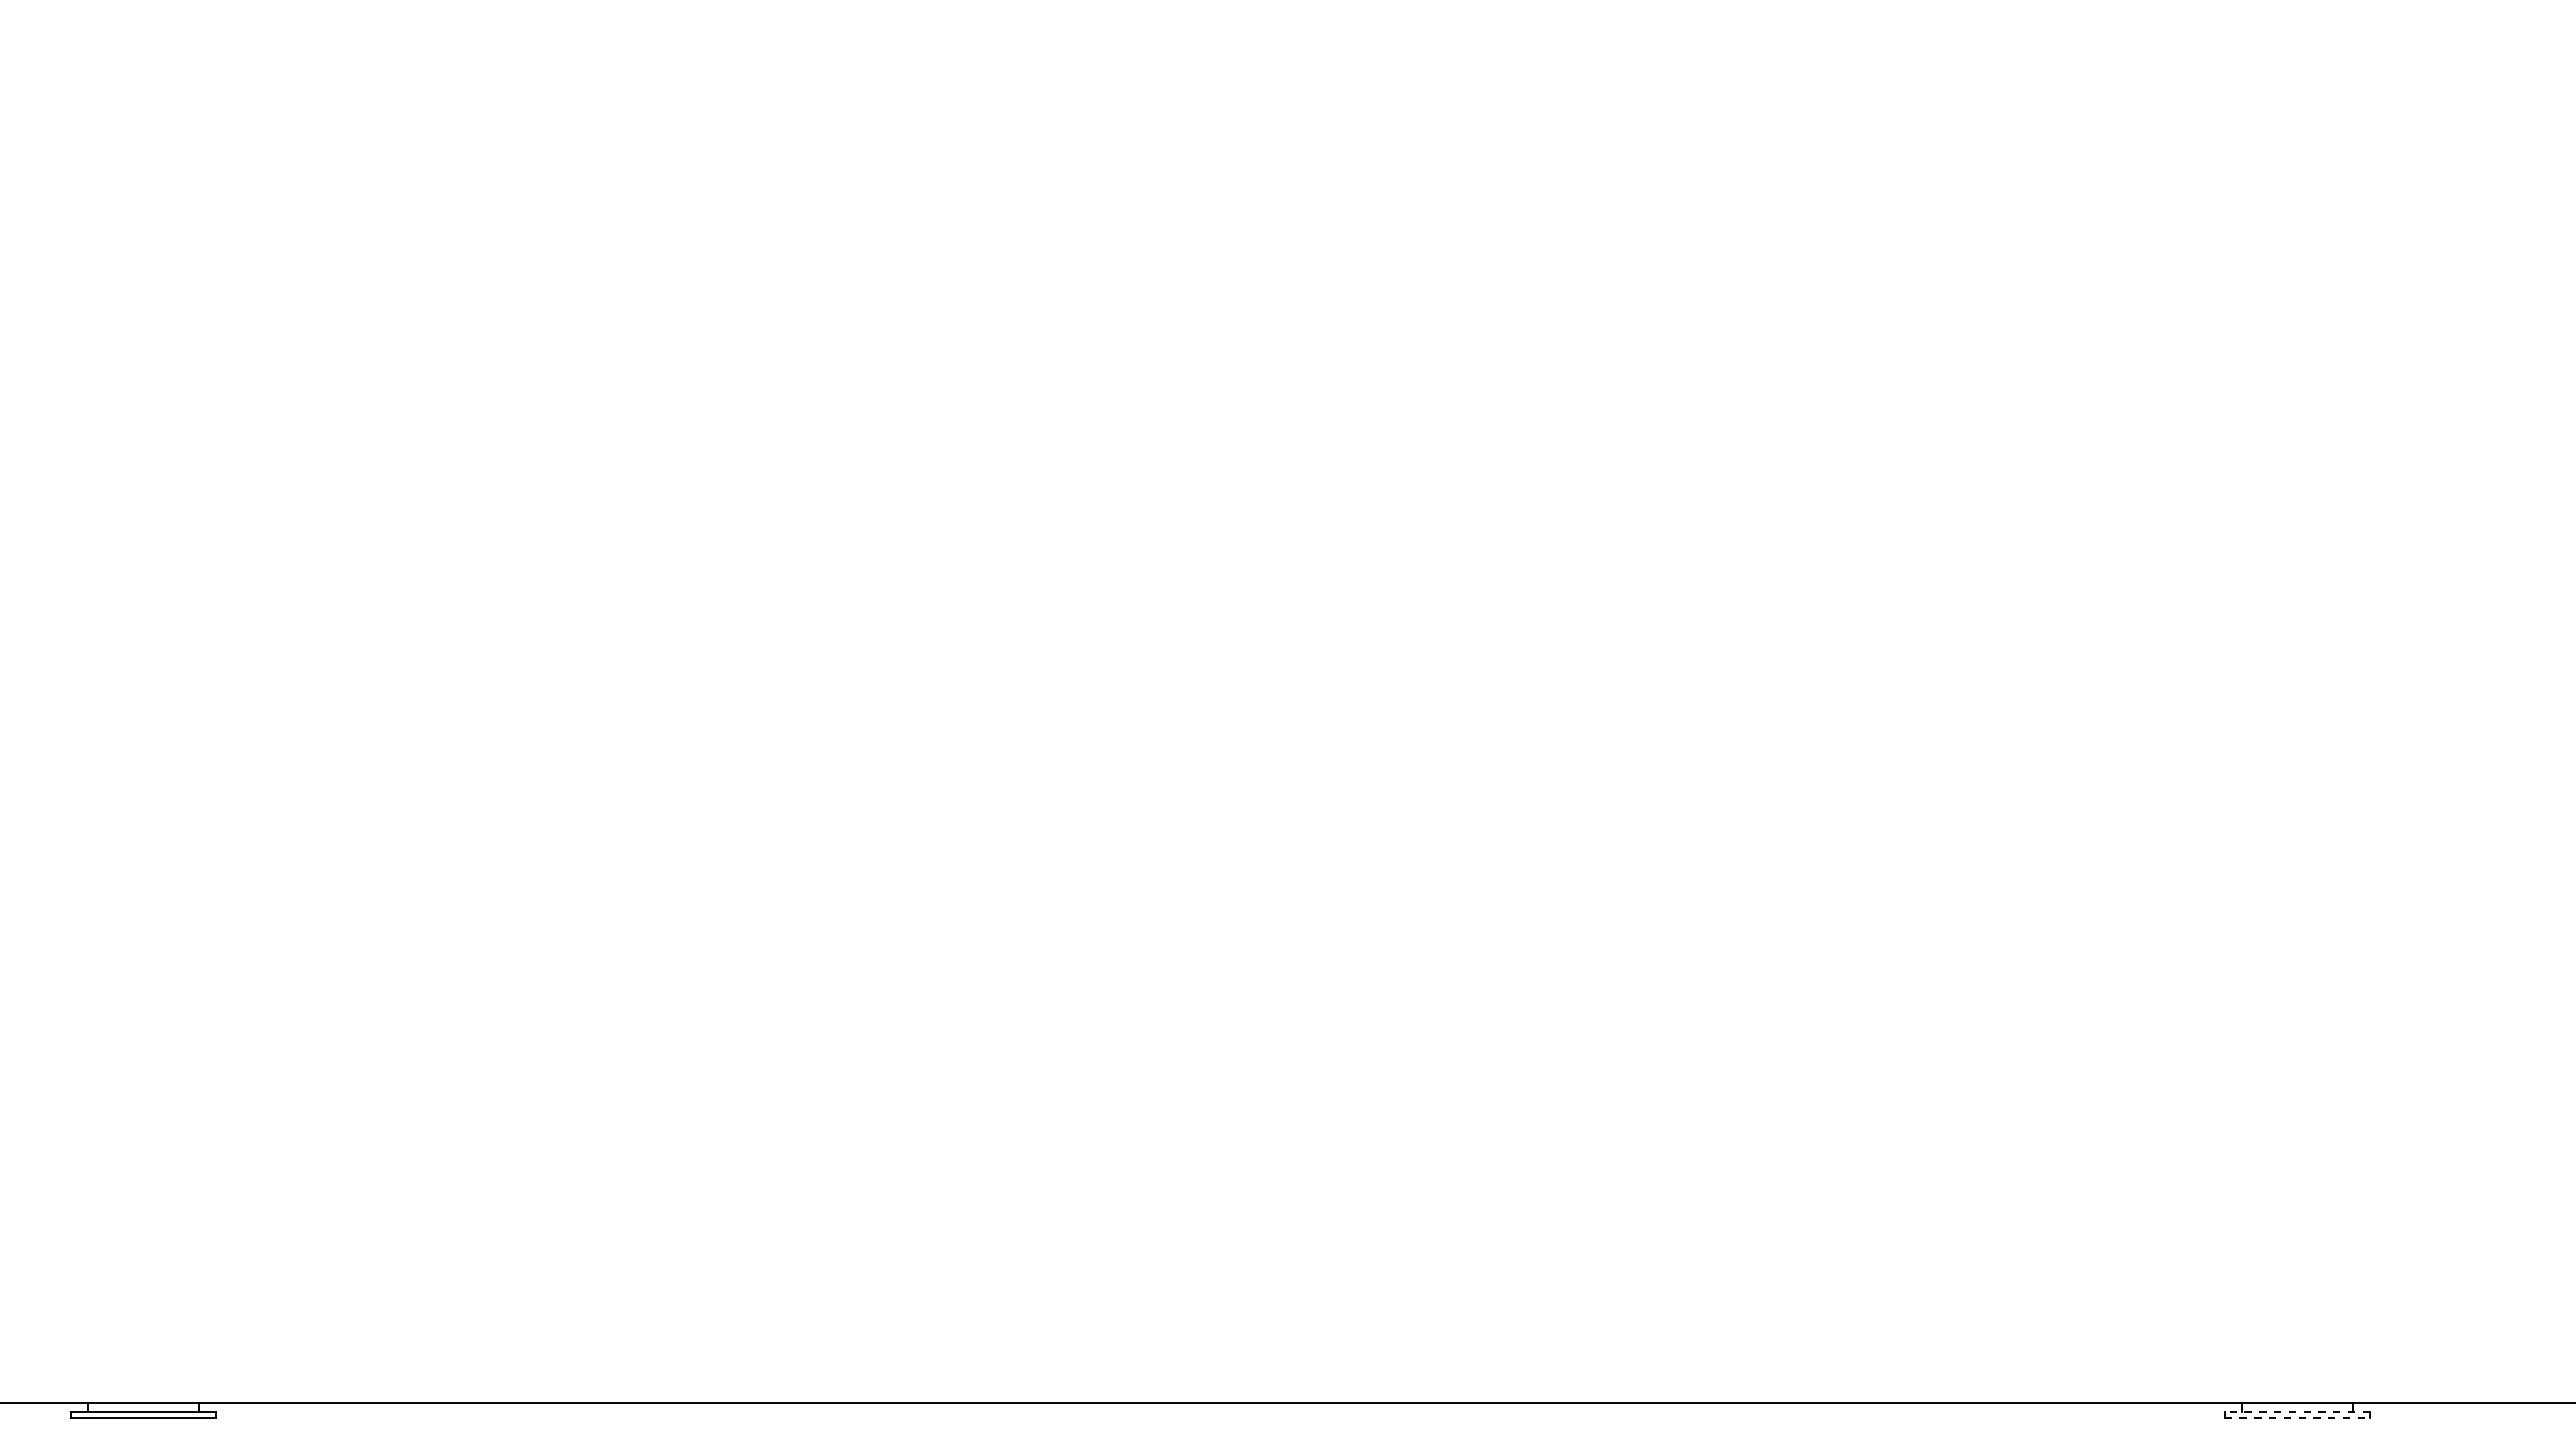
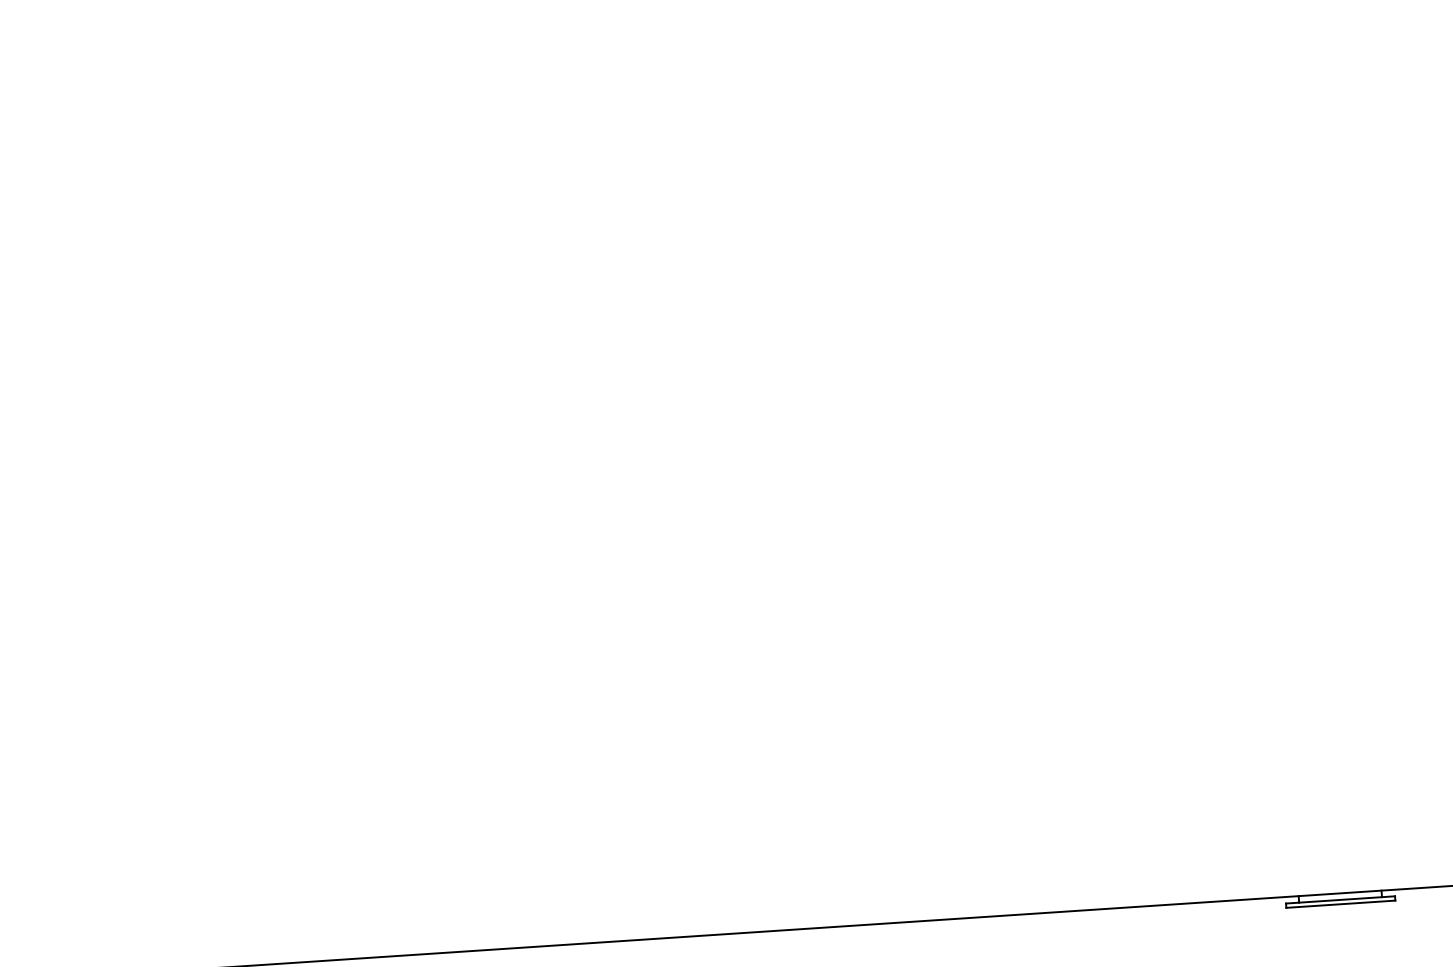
line: (2297, 1411) -> (1340, 899), dashed -> solid
line: (2297, 1417) -> (1340, 904), dashed -> solid

